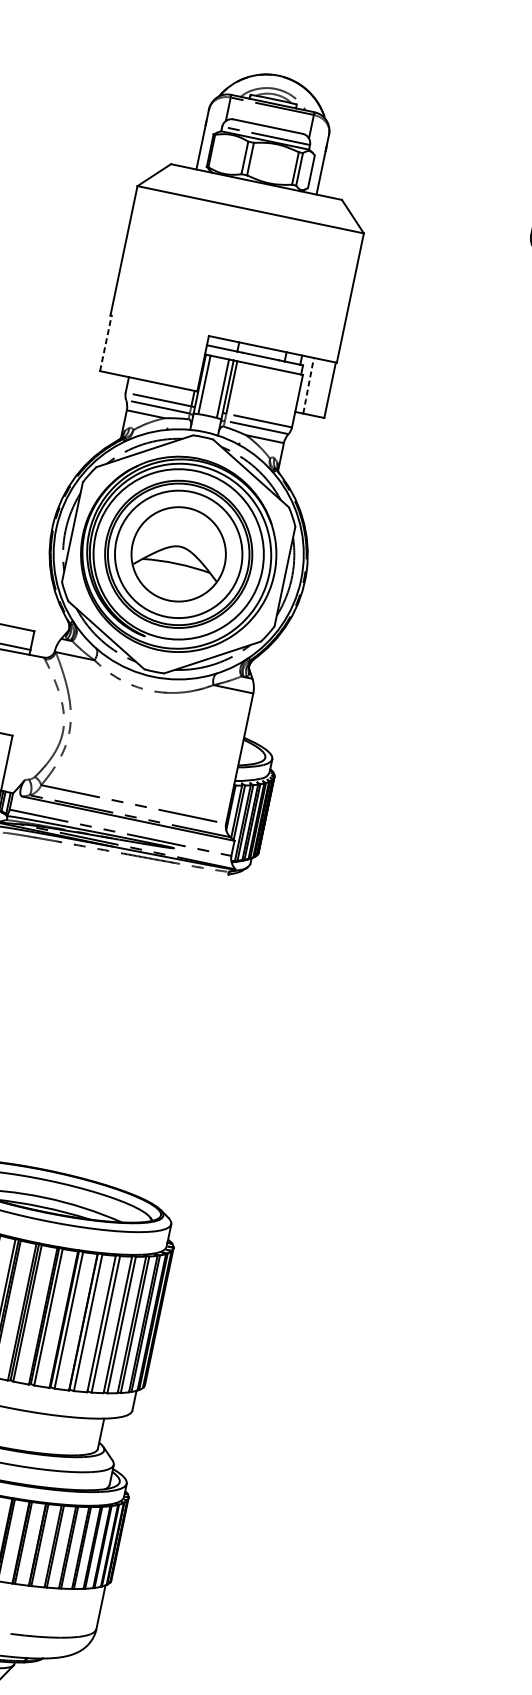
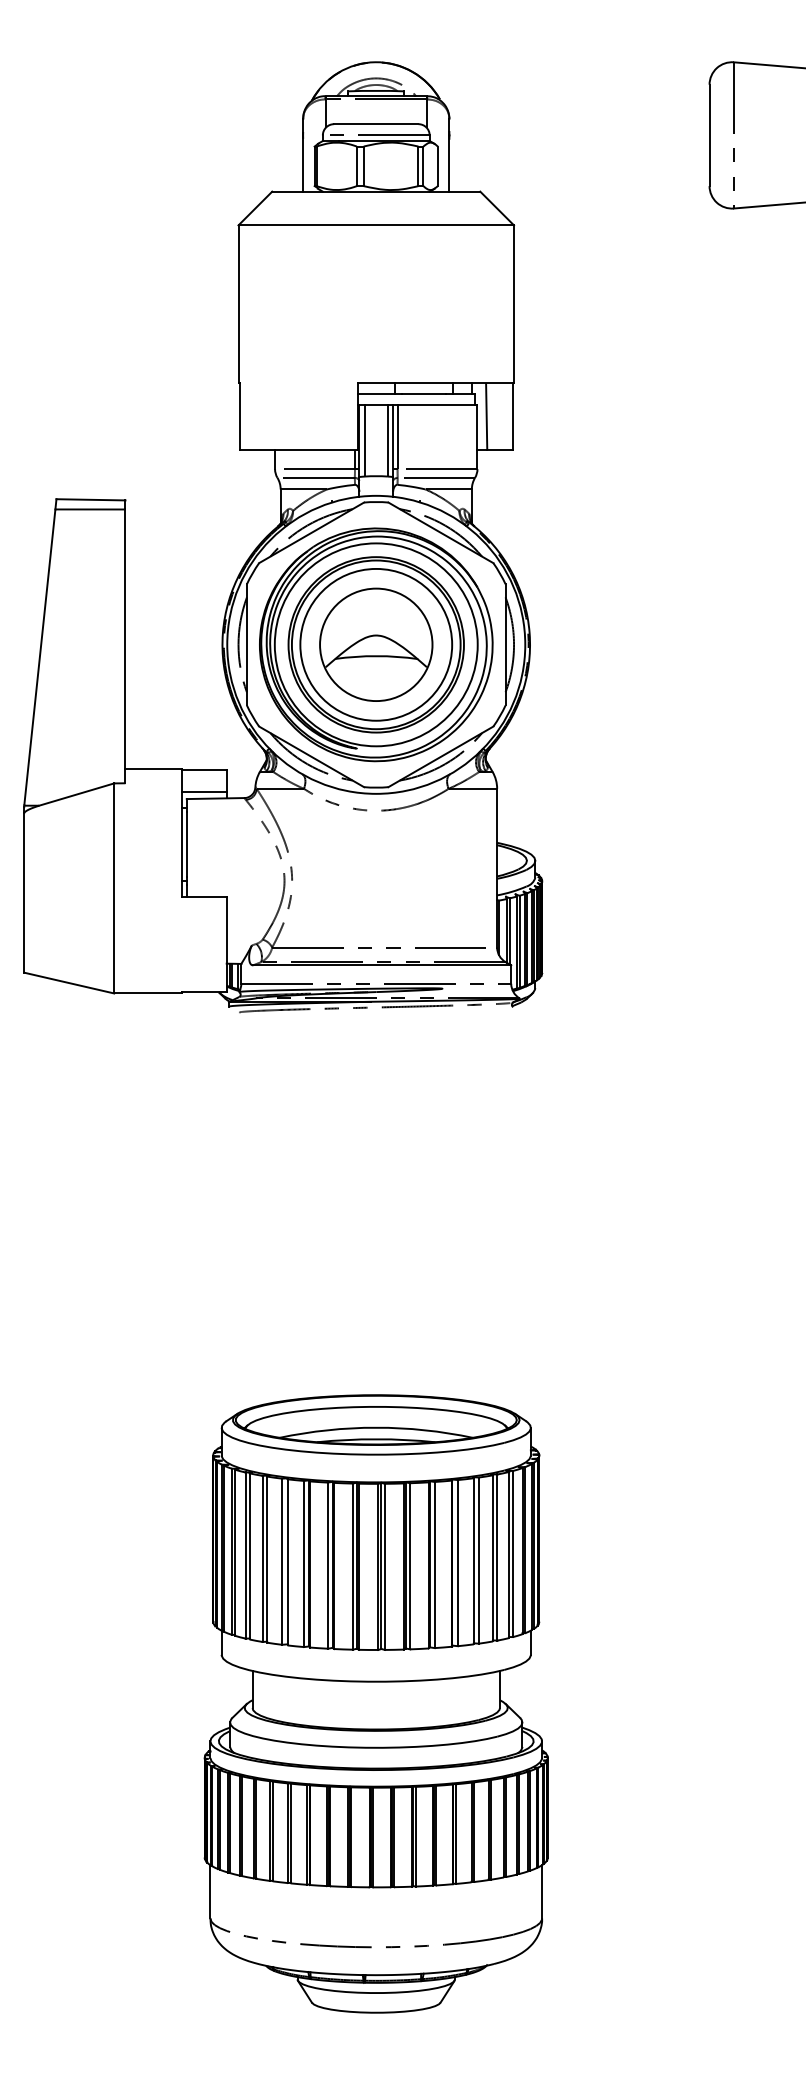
line: (105, 343) -> (239, 416), dashed -> solid
line: (308, 386) -> (486, 417), dashed -> solid

